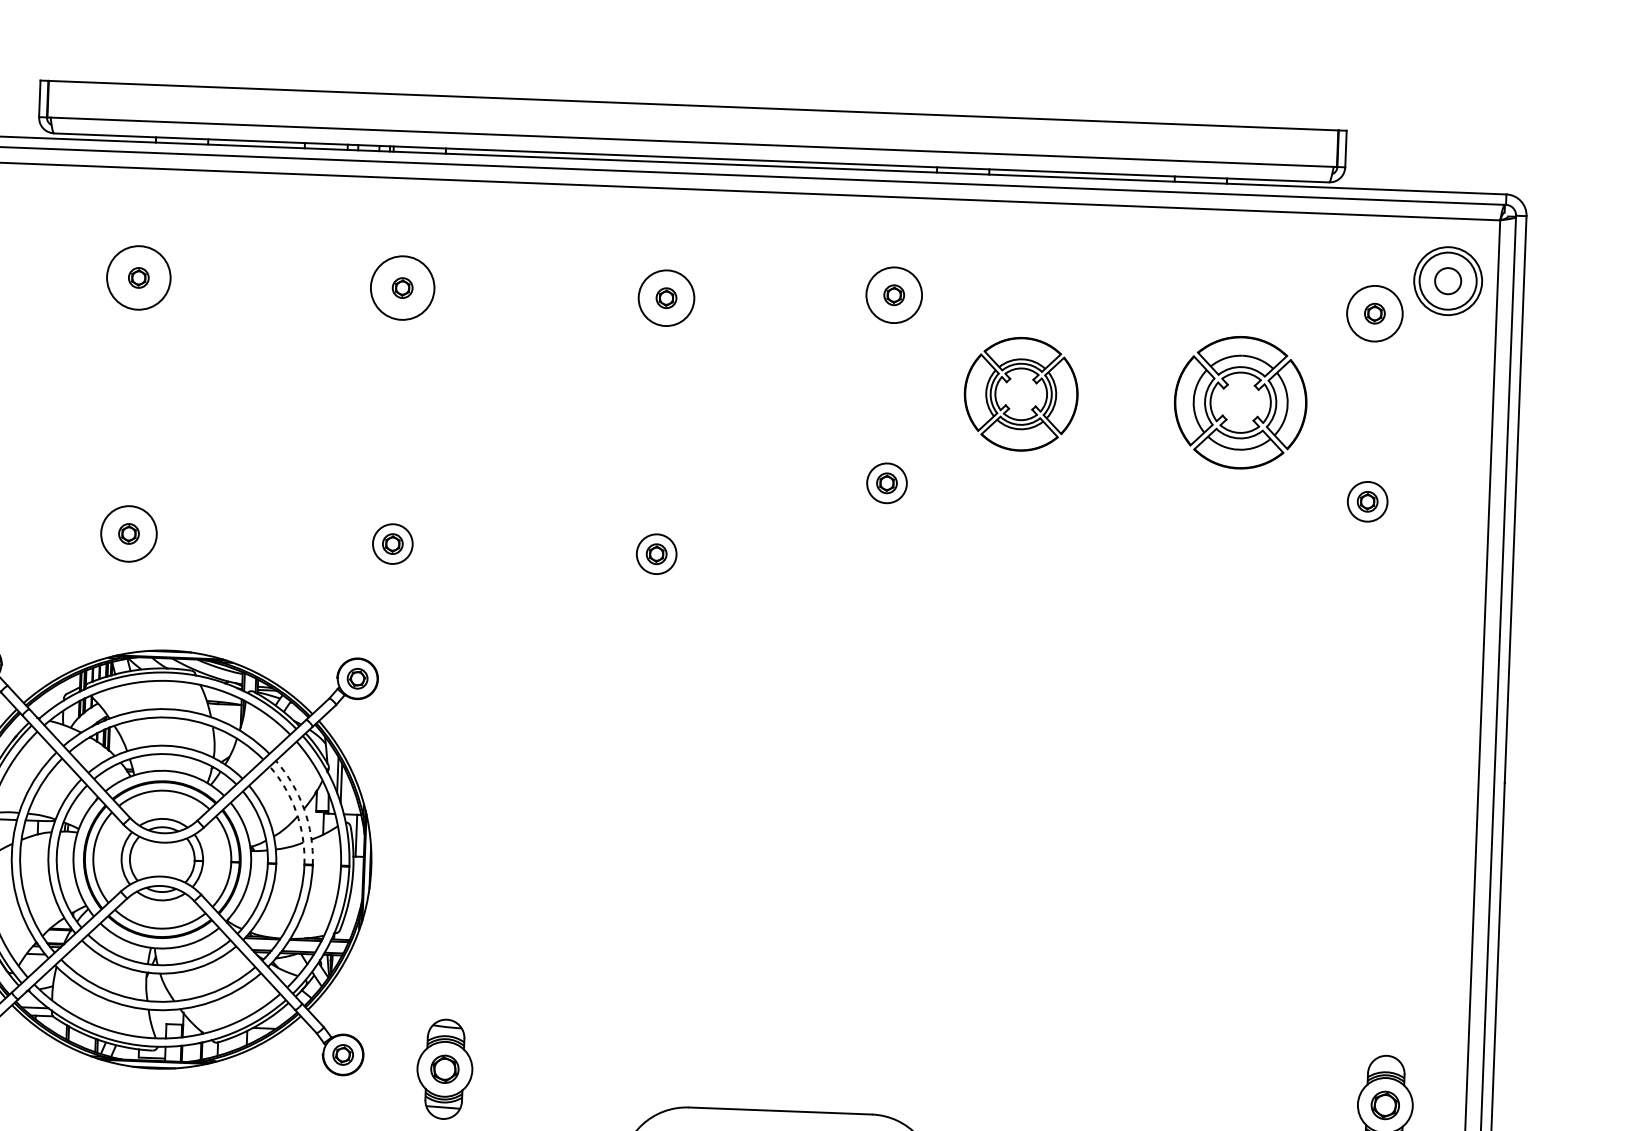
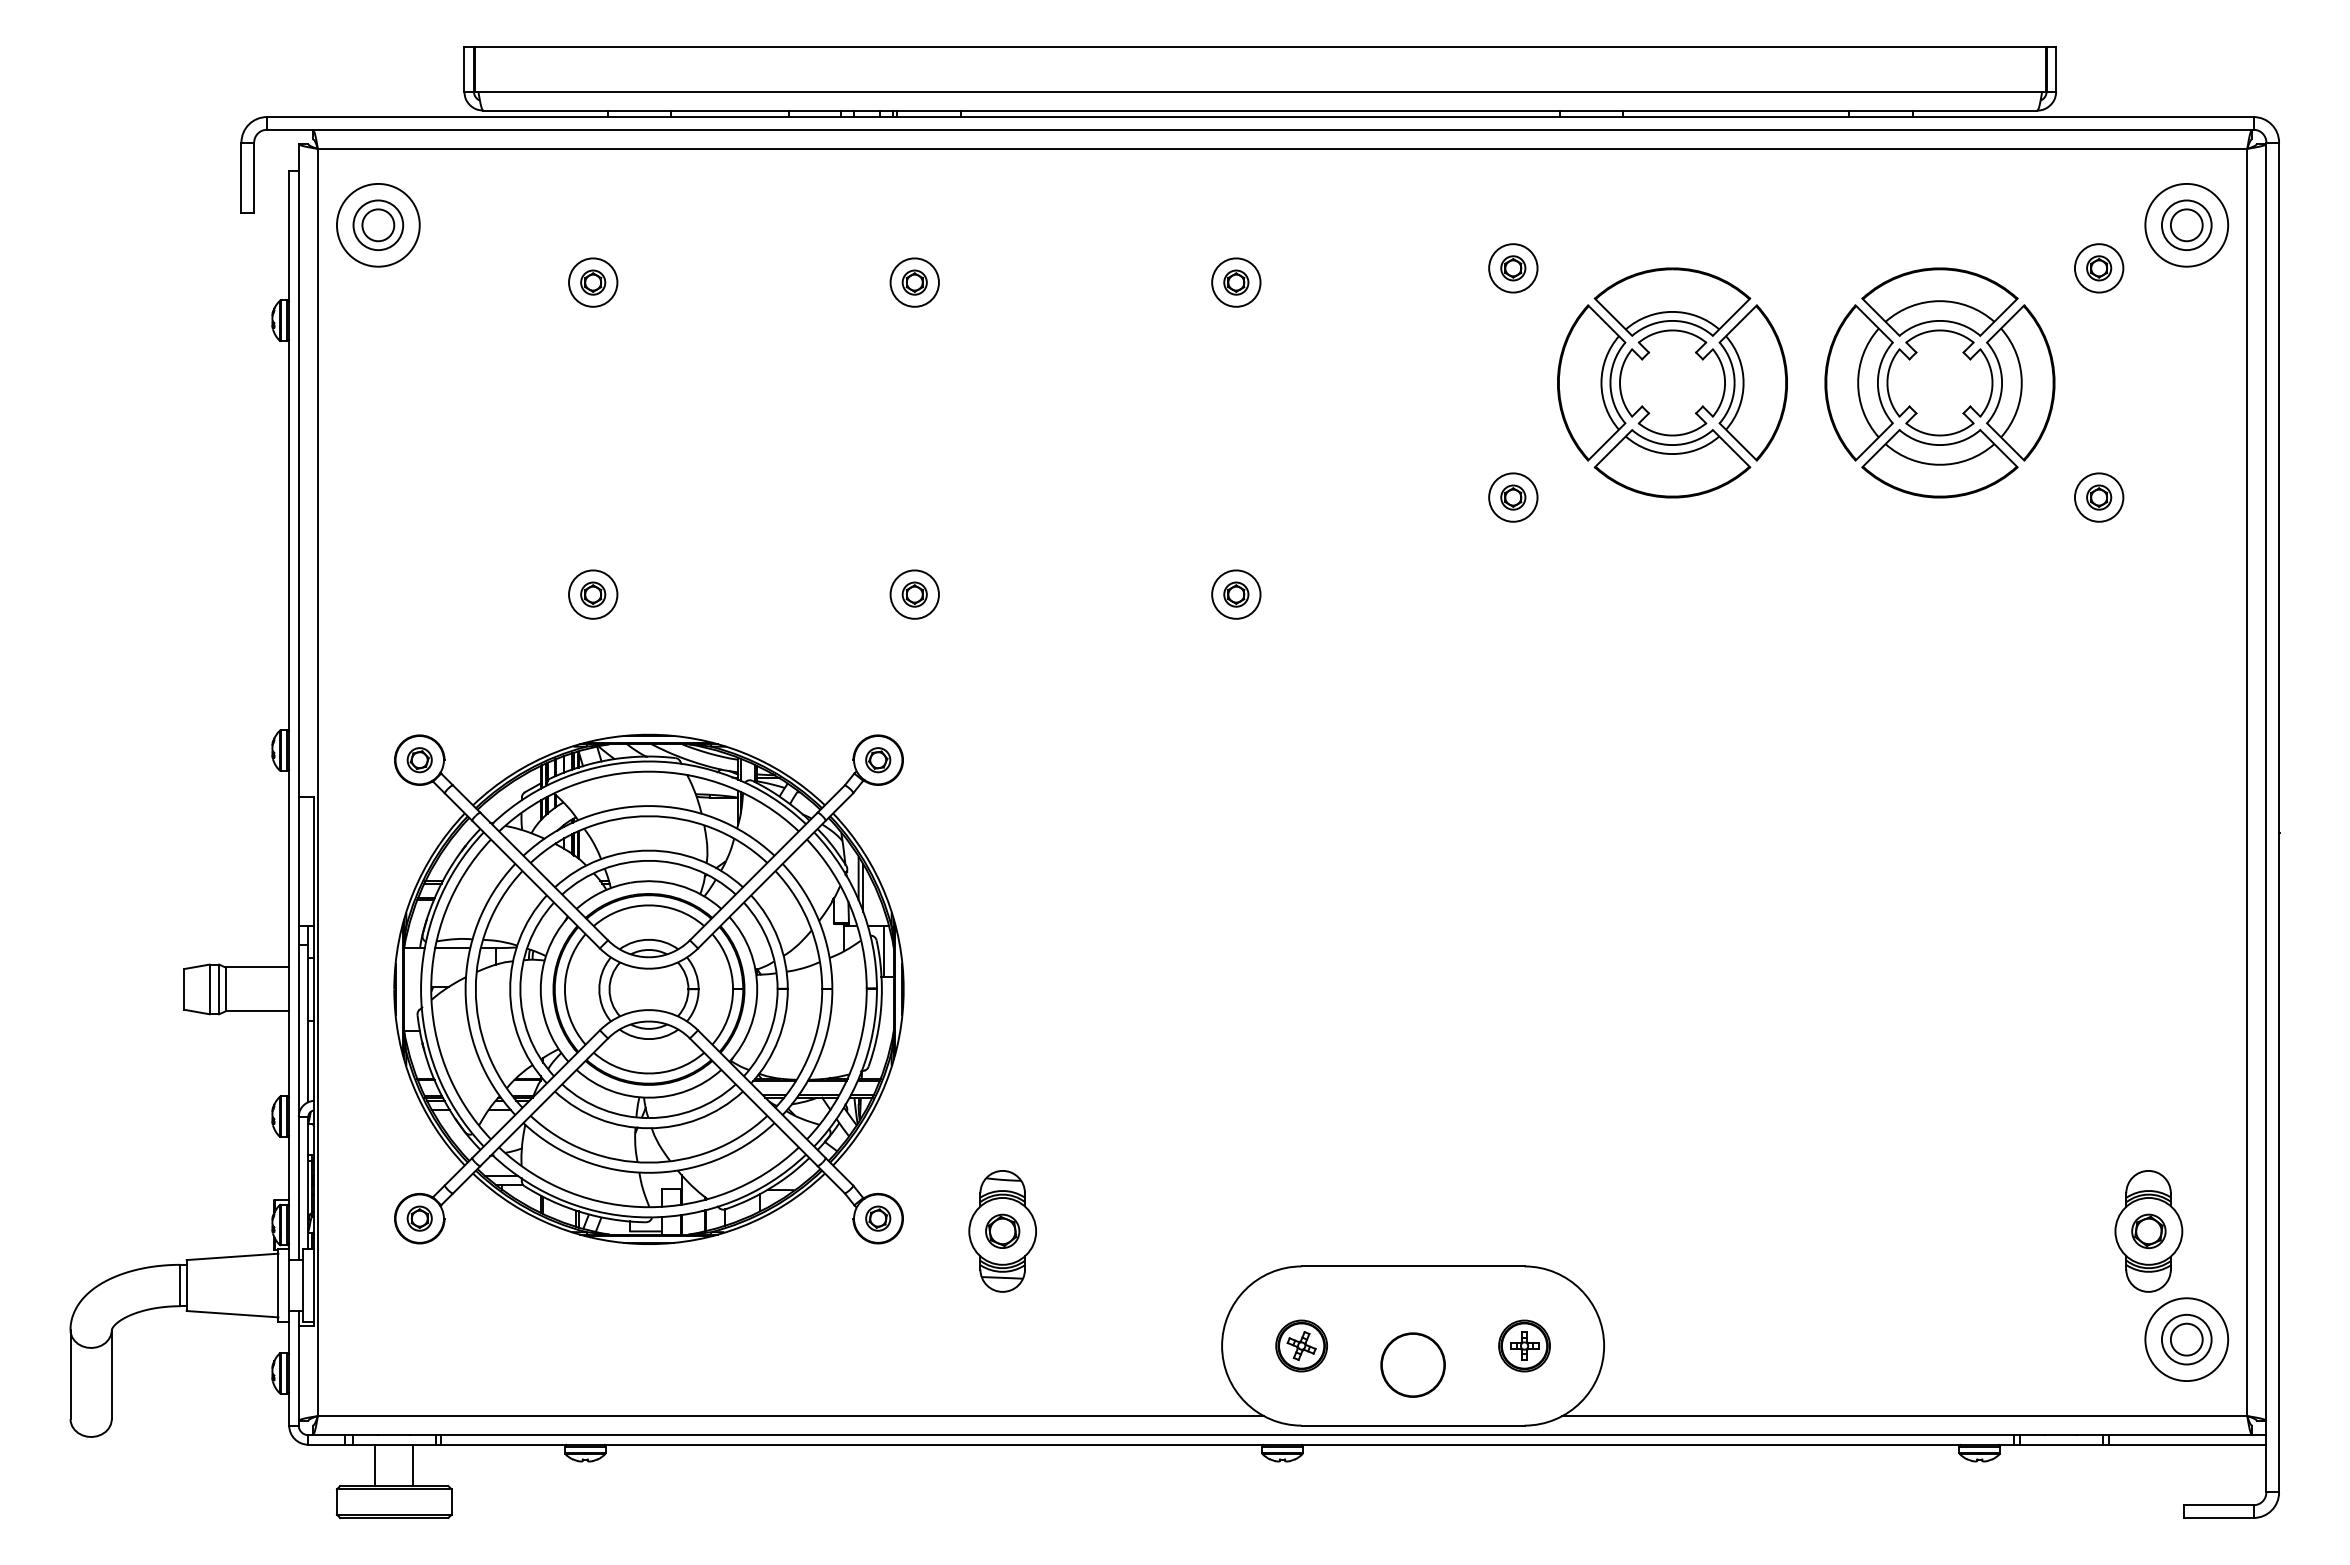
circle: (139, 277) -> (593, 282), size x0.62
circle: (1447, 281) -> (2186, 225), size x0.71
circle: (402, 287) -> (914, 282), size x0.62
circle: (894, 295) -> (1513, 268), size x0.71
circle: (666, 298) -> (1236, 282), size x0.71
circle: (1374, 313) -> (2098, 268), size x0.71
part: (1021, 393) -> (1672, 382), size x1.67
part: (1240, 402) -> (1939, 382), size x1.43
circle: (129, 533) -> (593, 594), size x0.71
arc: (304, 809) -> (819, 921), dashed -> solid
arc: (296, 812) -> (809, 925), dashed -> solid

